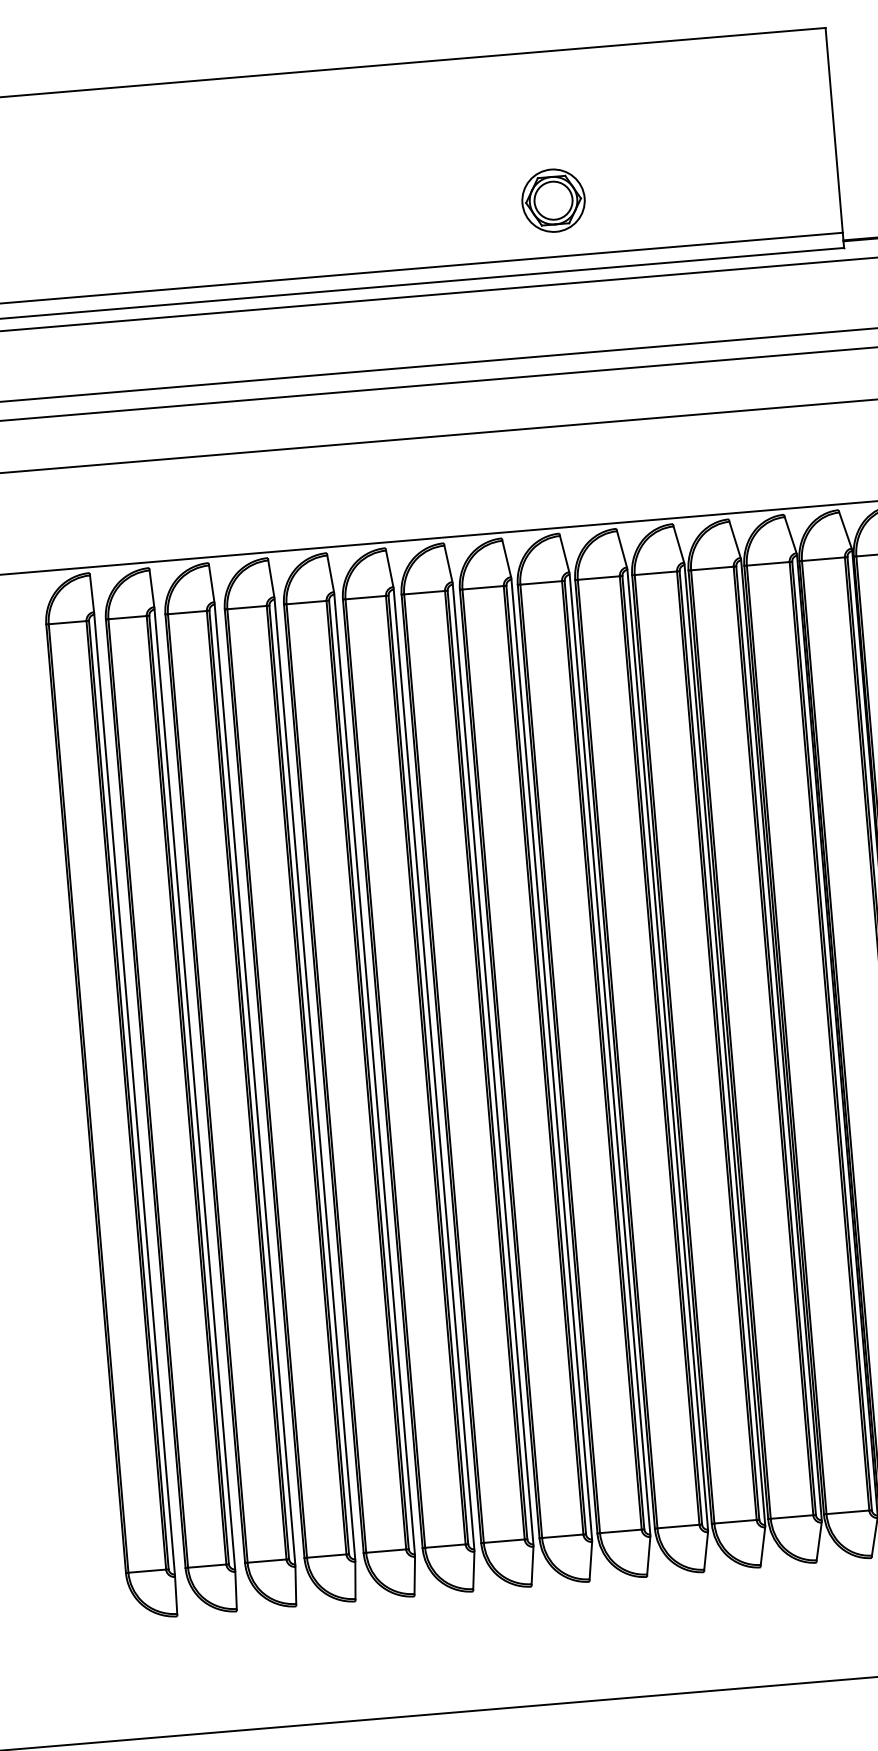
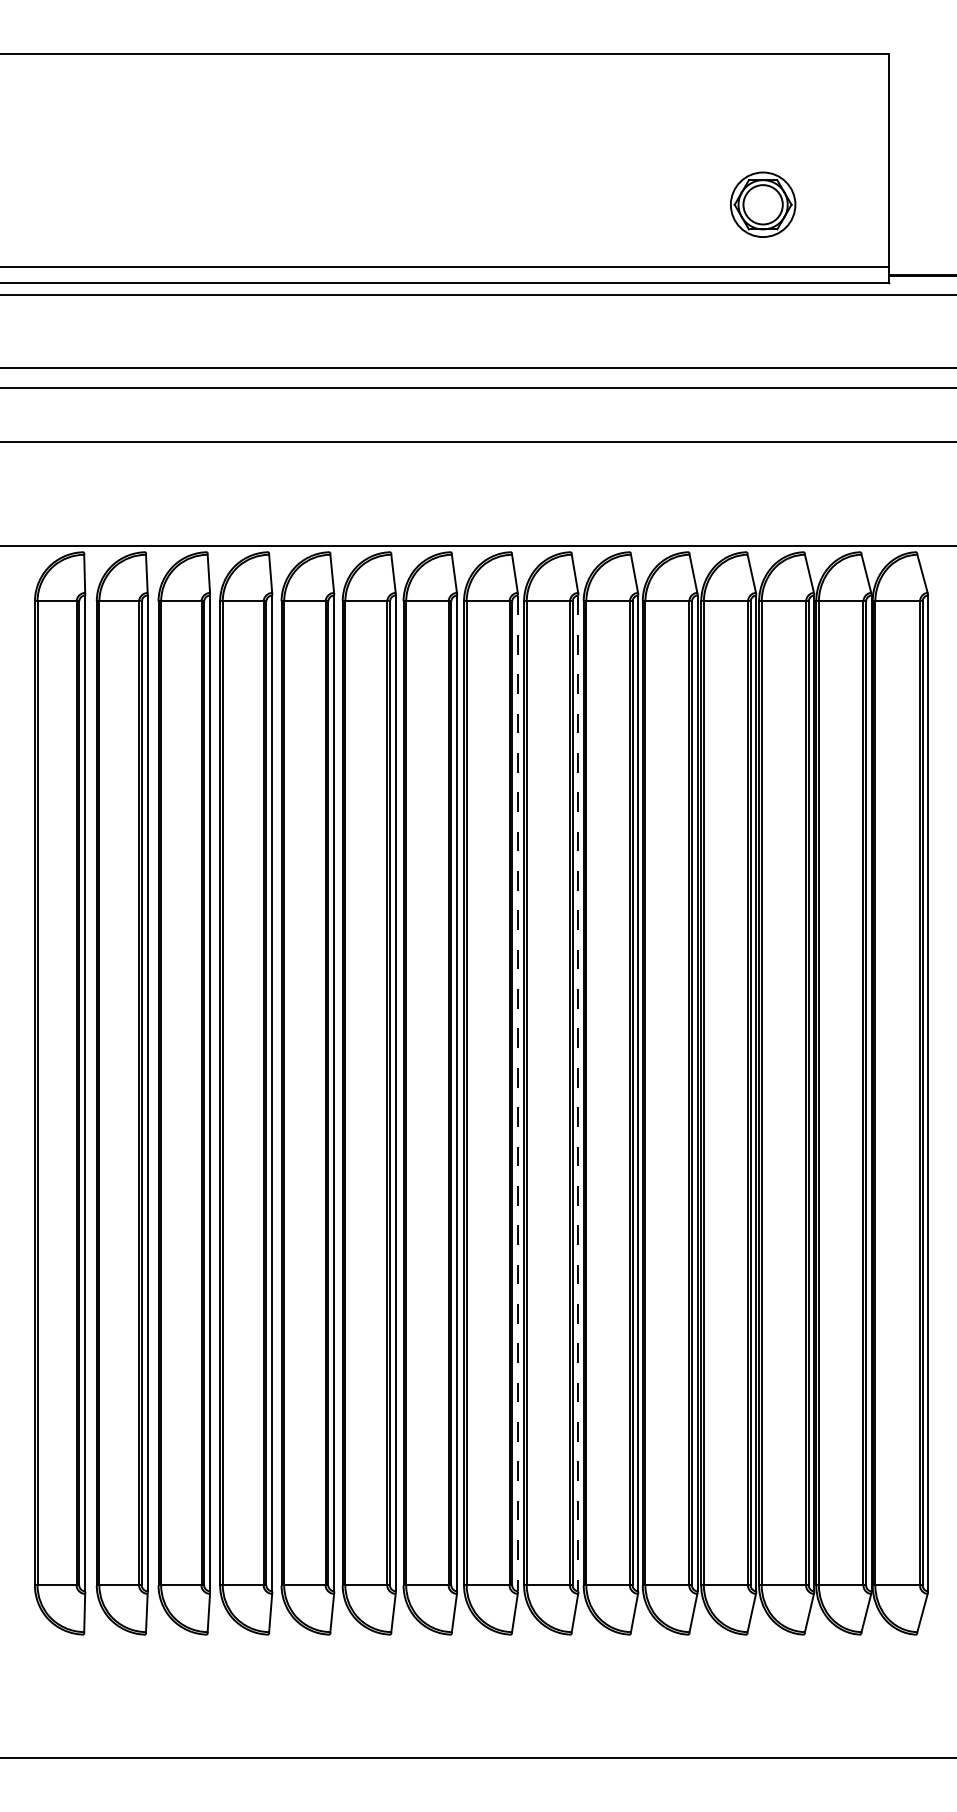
part: (553, 200) -> (763, 204), moved
line: (610, 1054) -> (578, 1093), solid -> dashed
line: (552, 1059) -> (518, 1093), solid -> dashed

